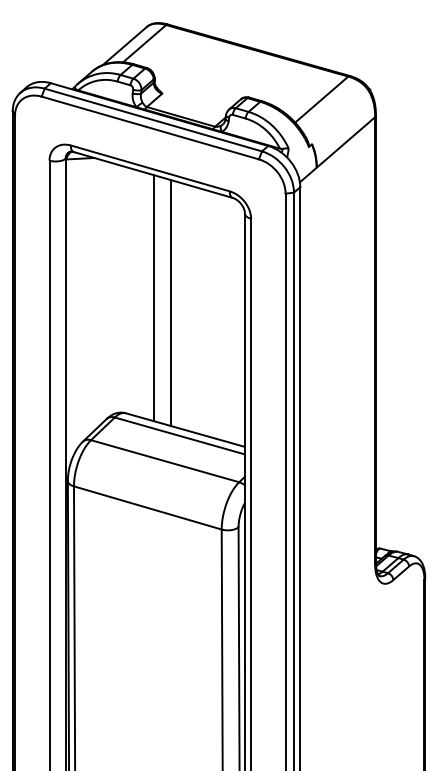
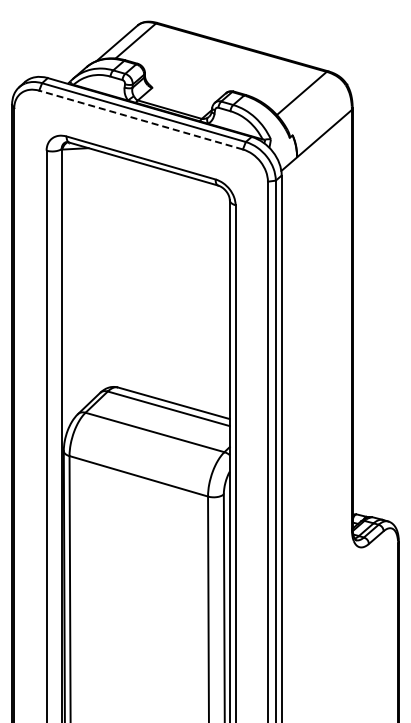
line: (149, 127) -> (140, 119), solid -> dashed
line: (153, 298) -> (144, 279), removed
line: (171, 302) -> (160, 283), removed

